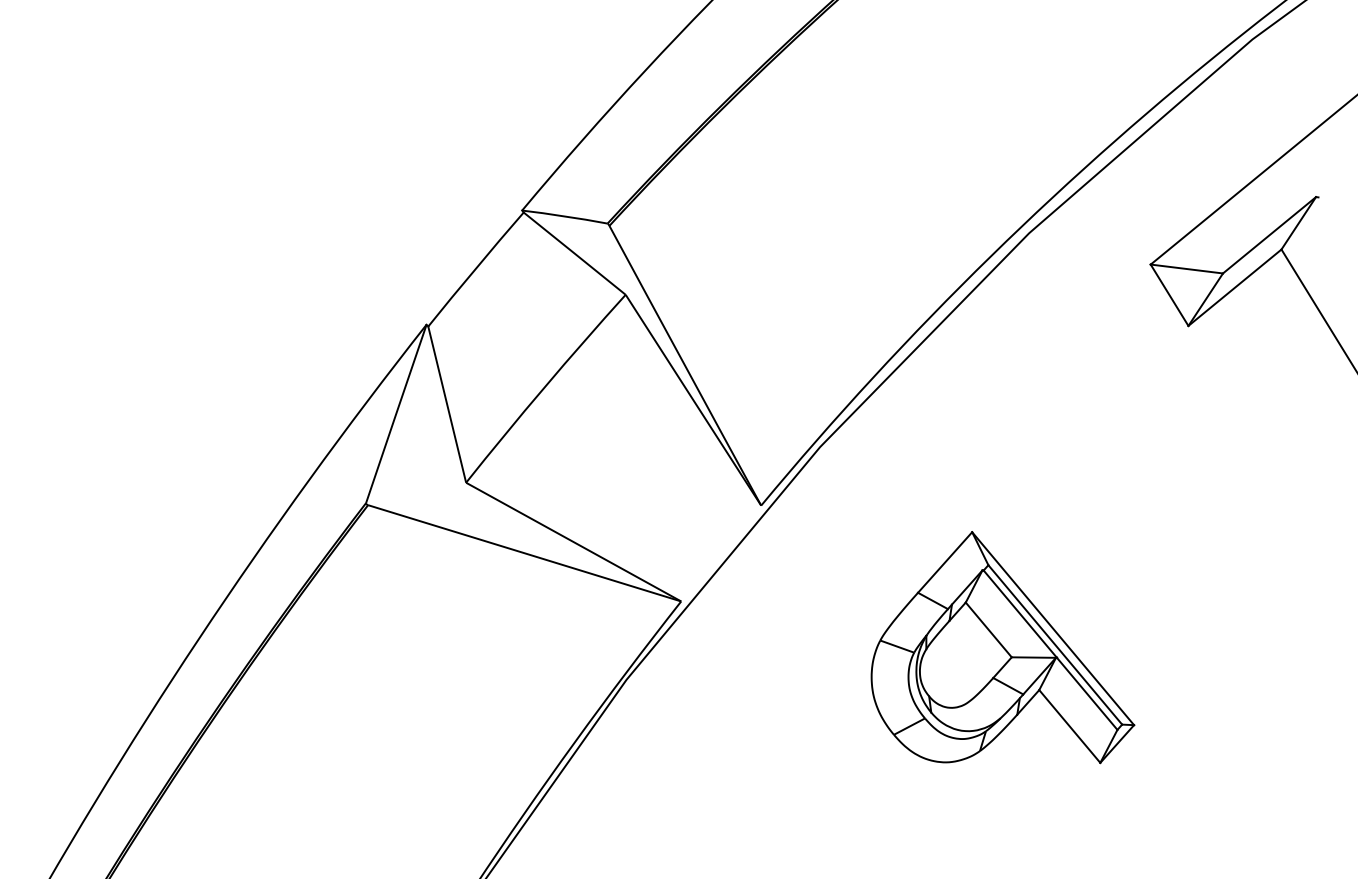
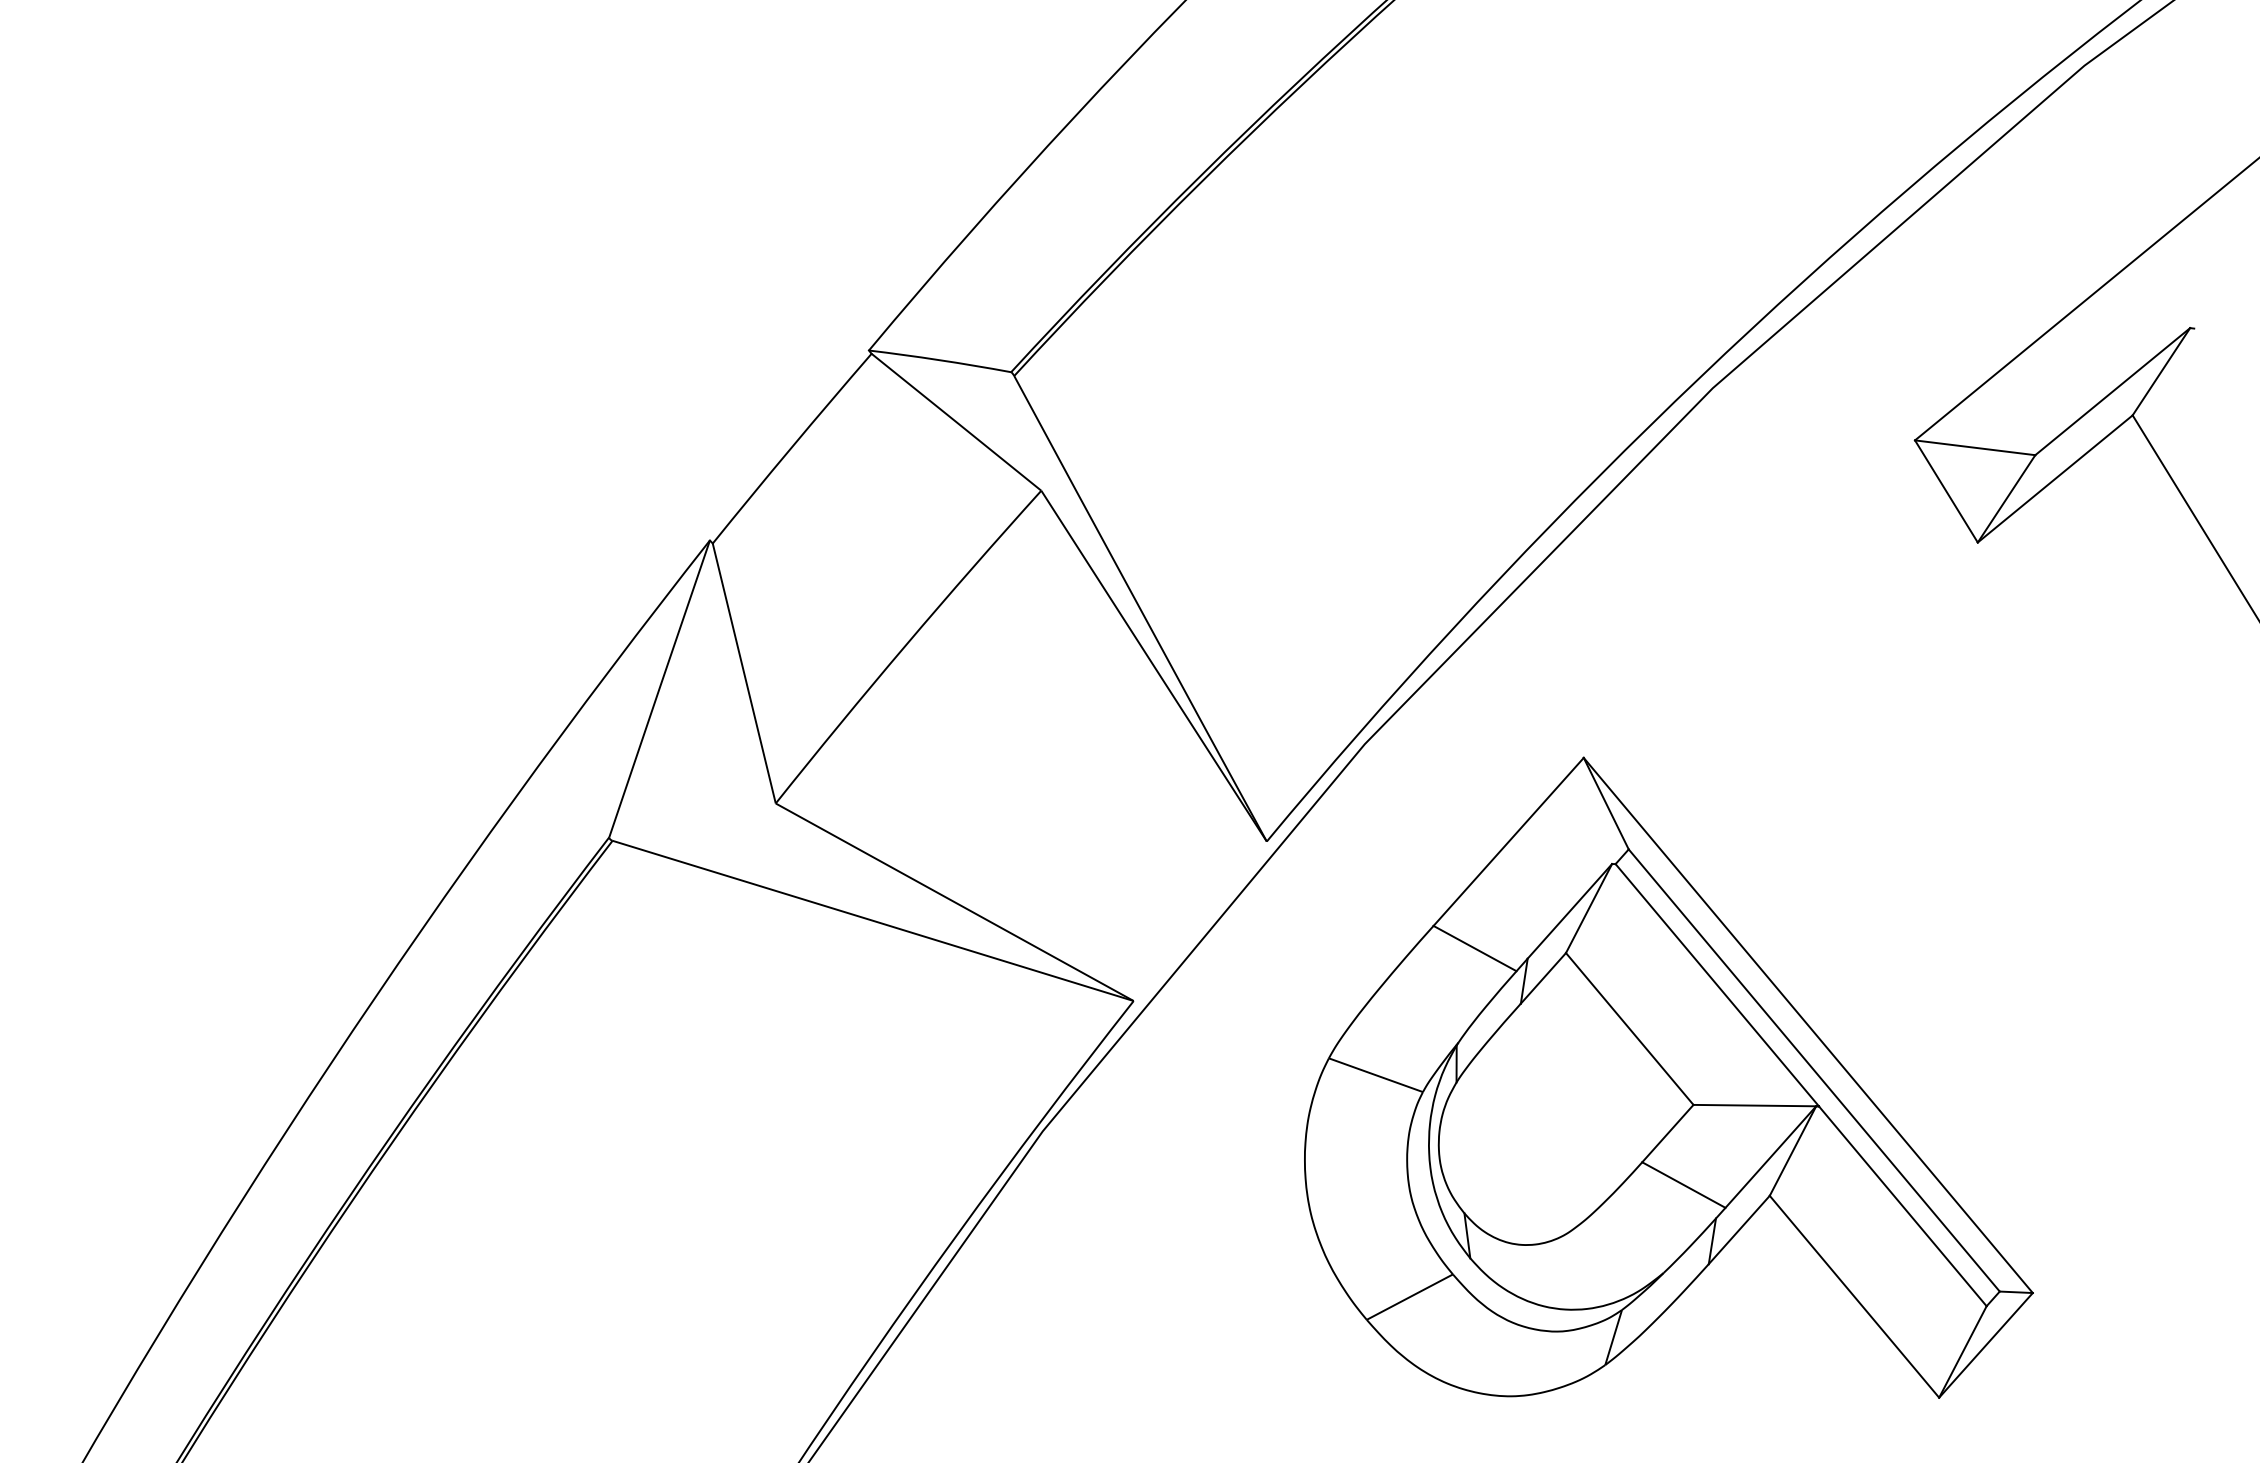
part: (1002, 647) -> (1668, 1077), size x1.67

